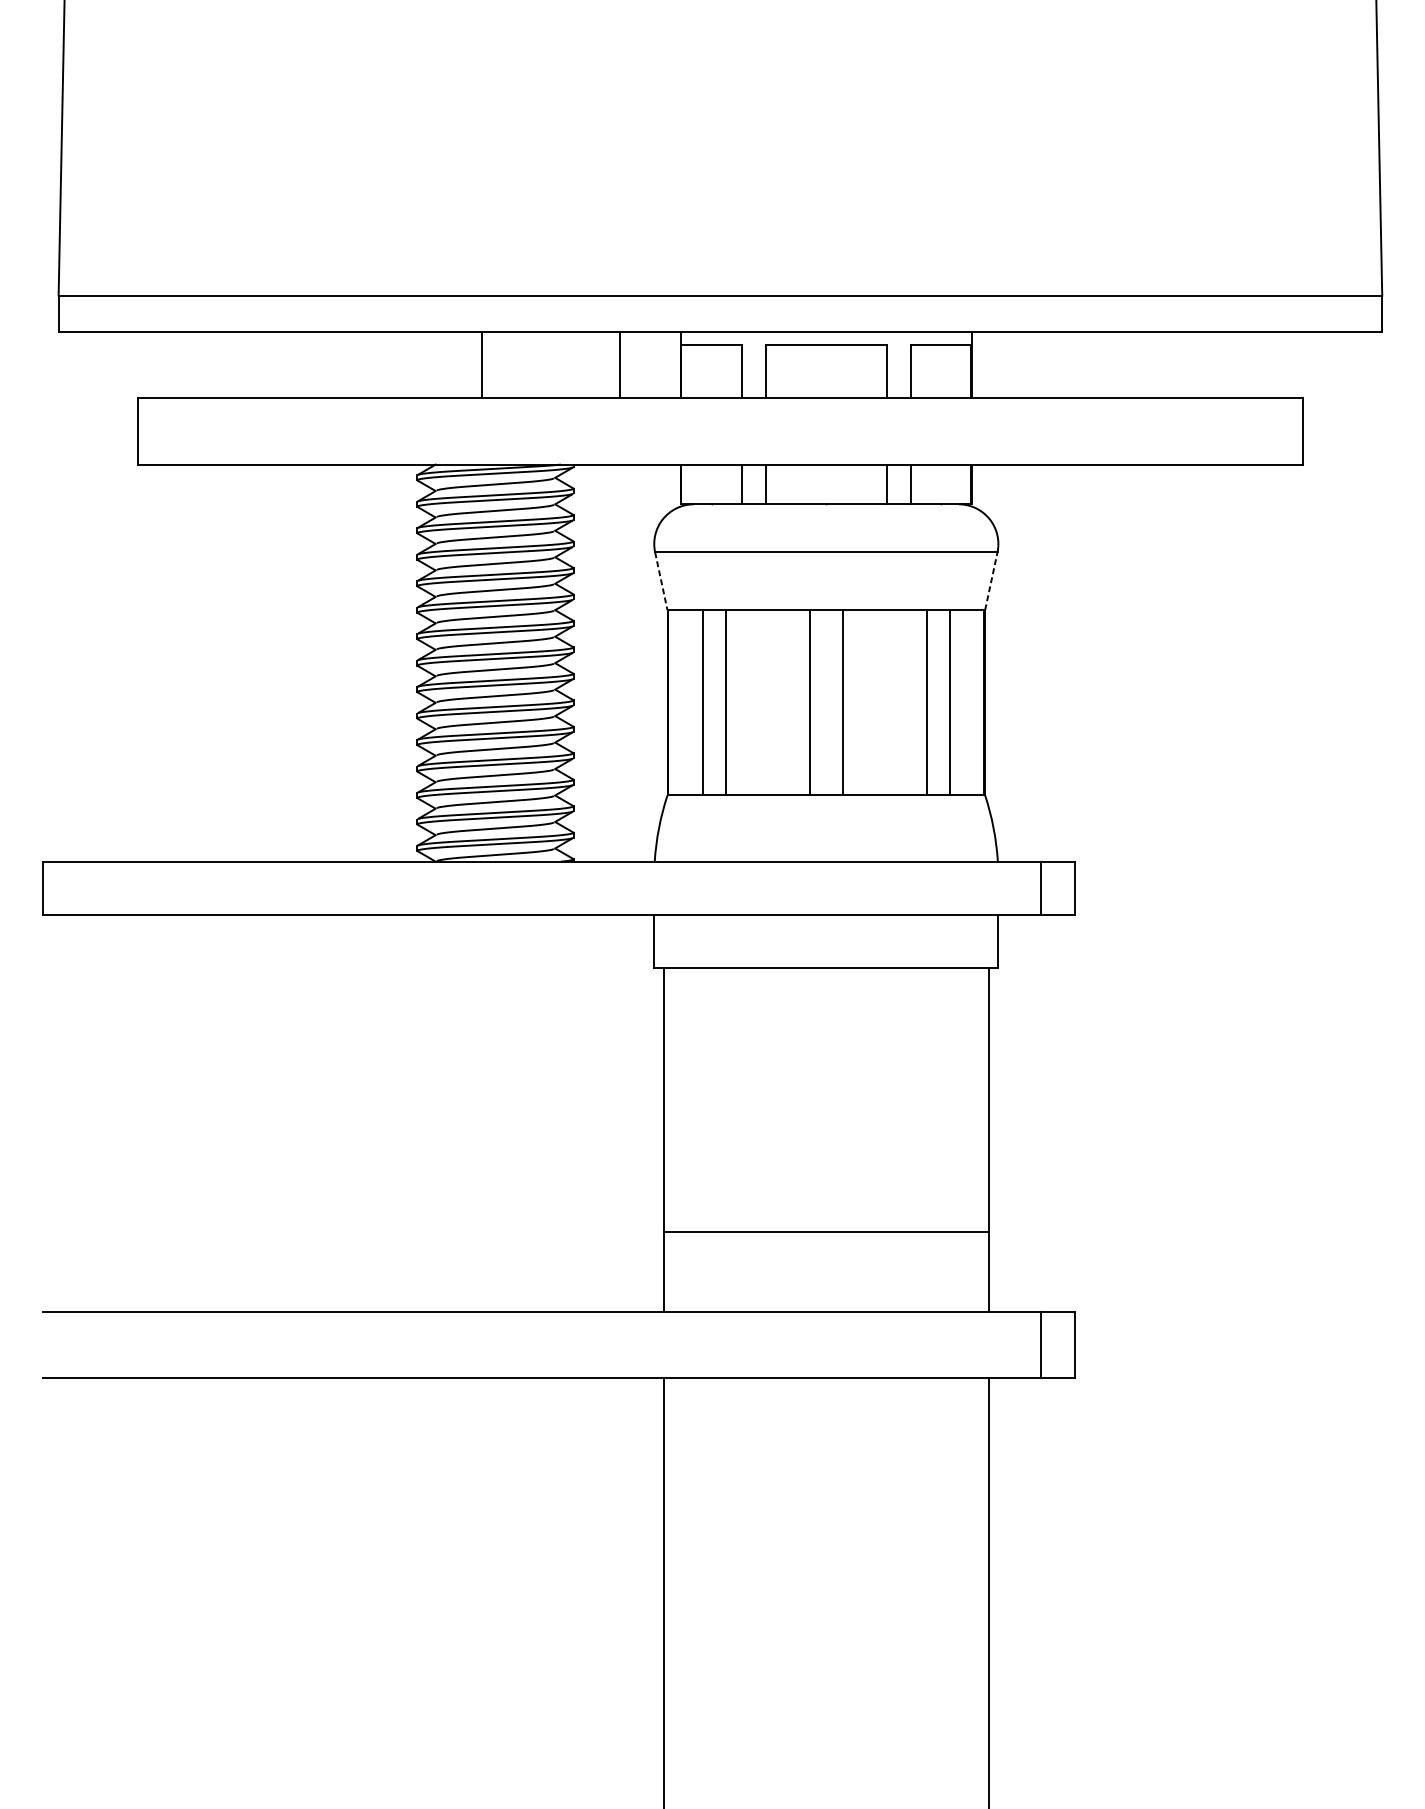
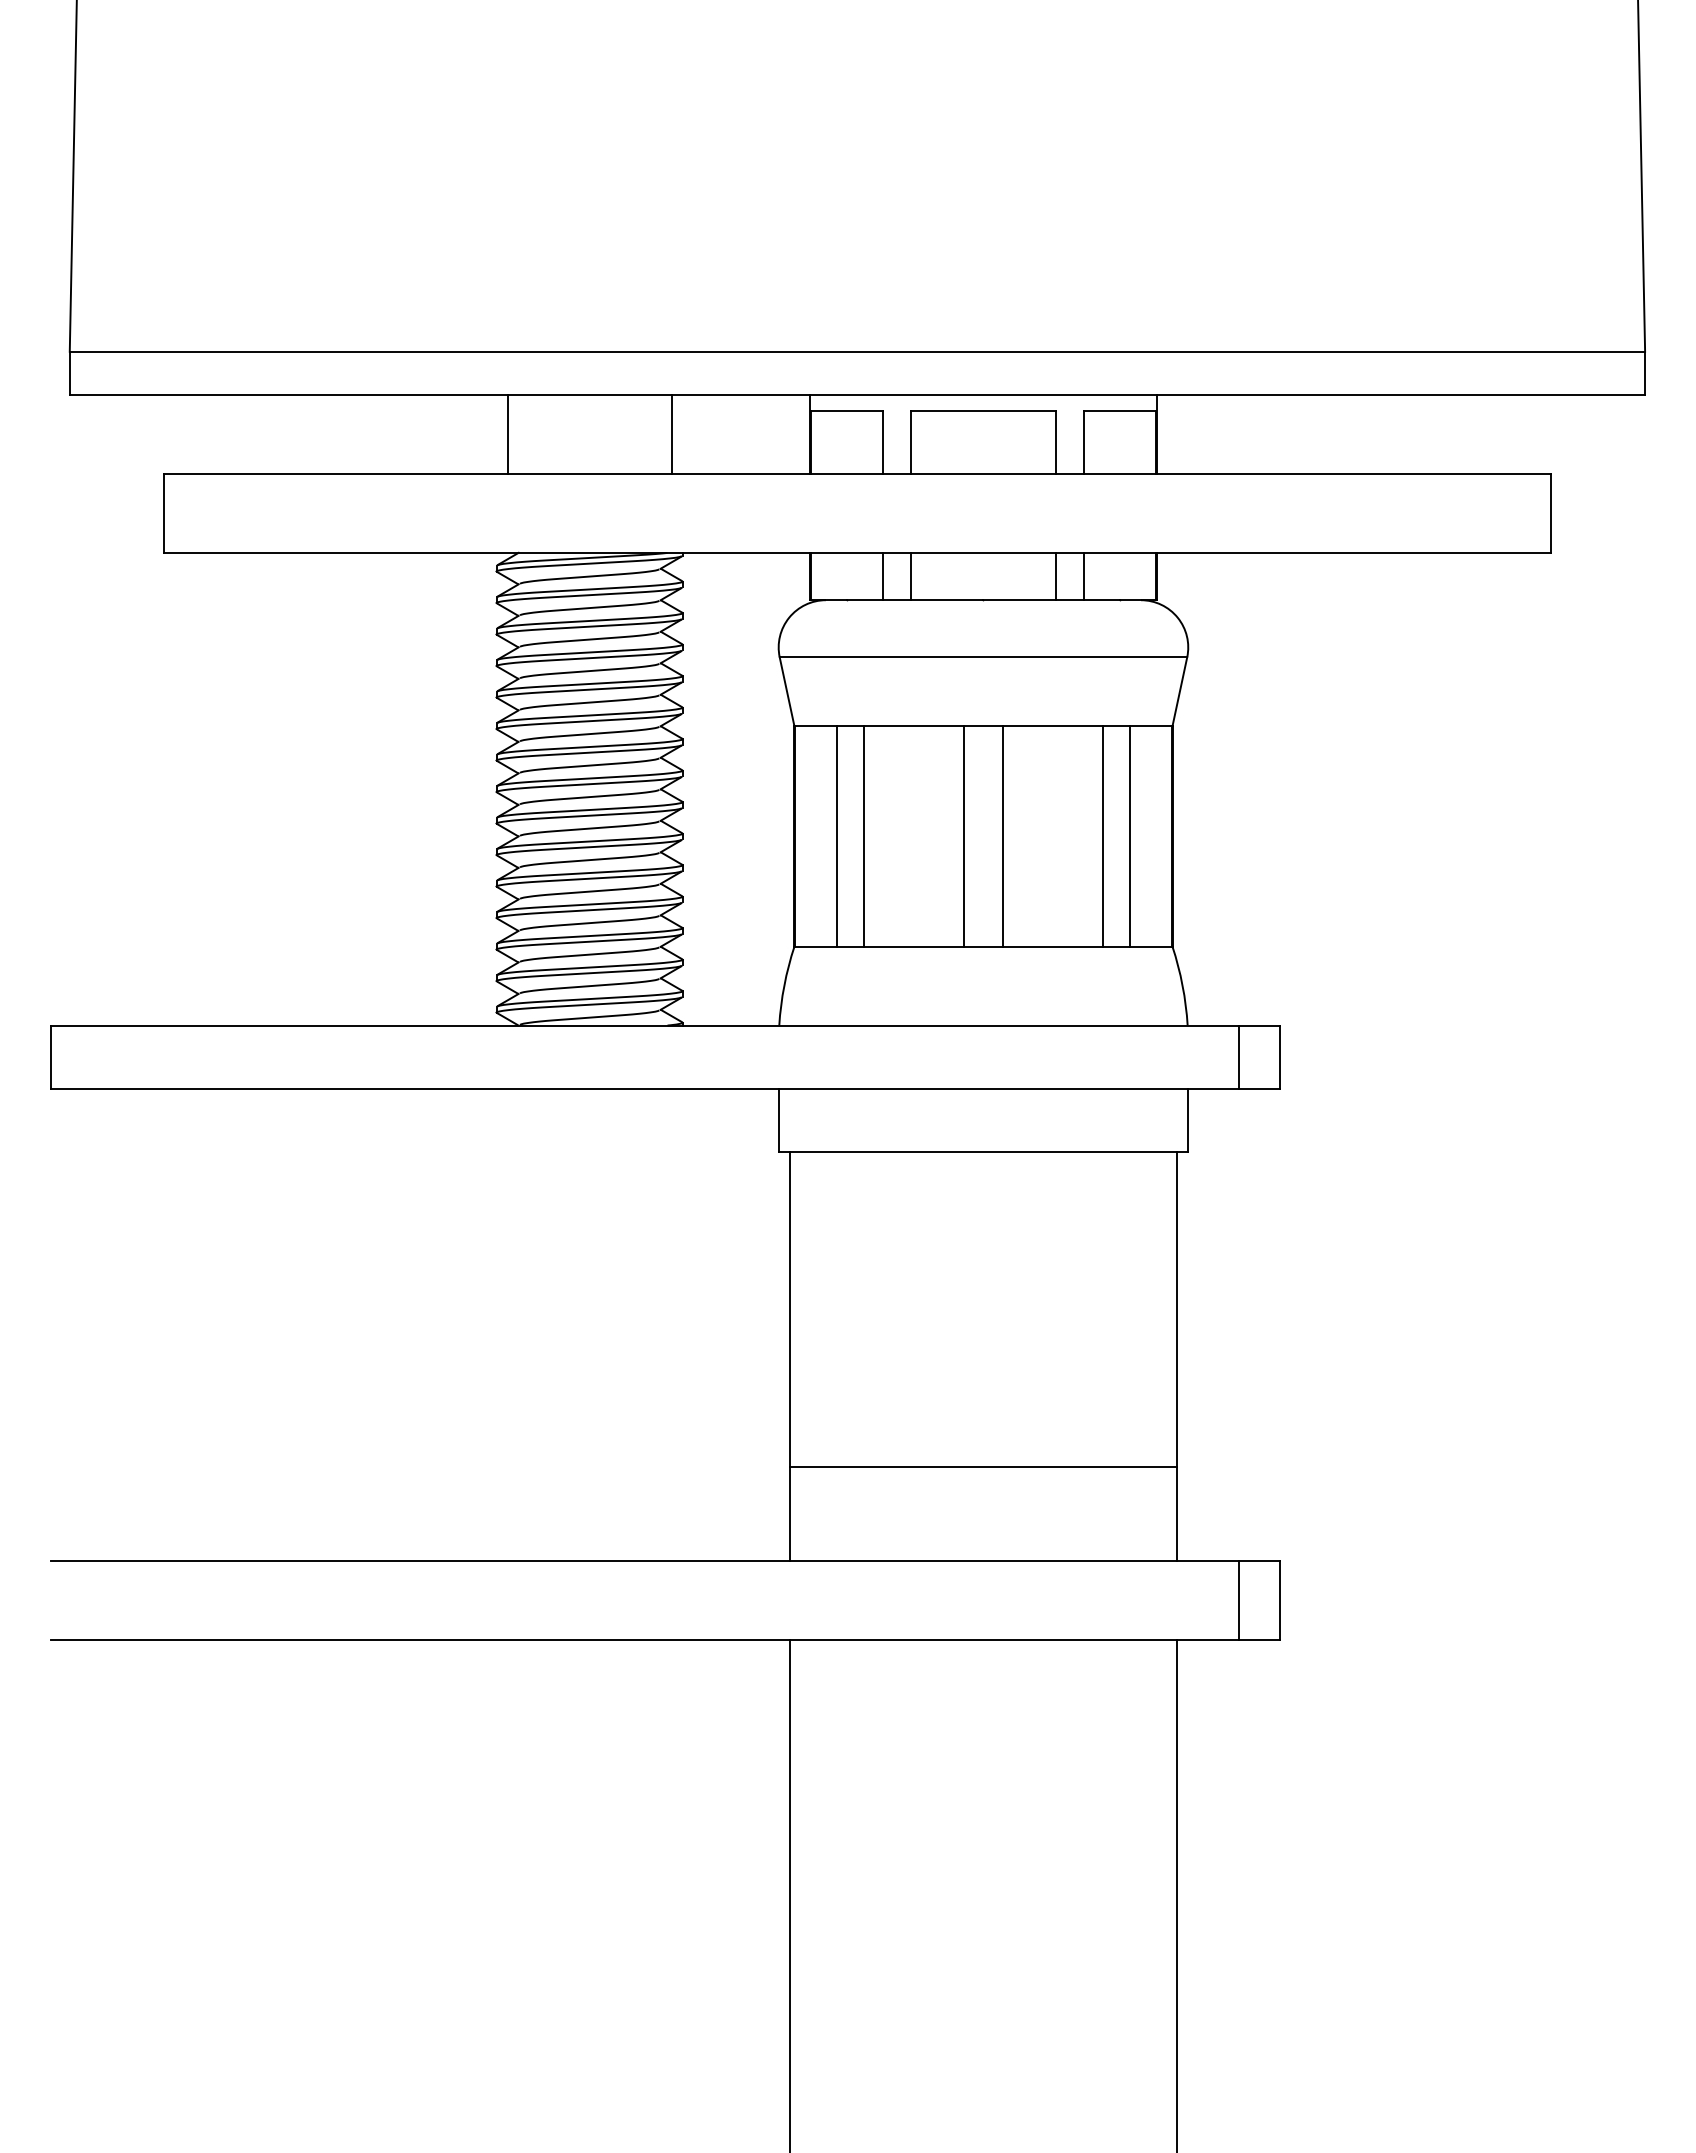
line: (481, 365) -> (507, 434), moved
line: (619, 365) -> (671, 434), moved
line: (661, 581) -> (787, 692), dashed -> solid
line: (991, 581) -> (1179, 691), dashed -> solid

